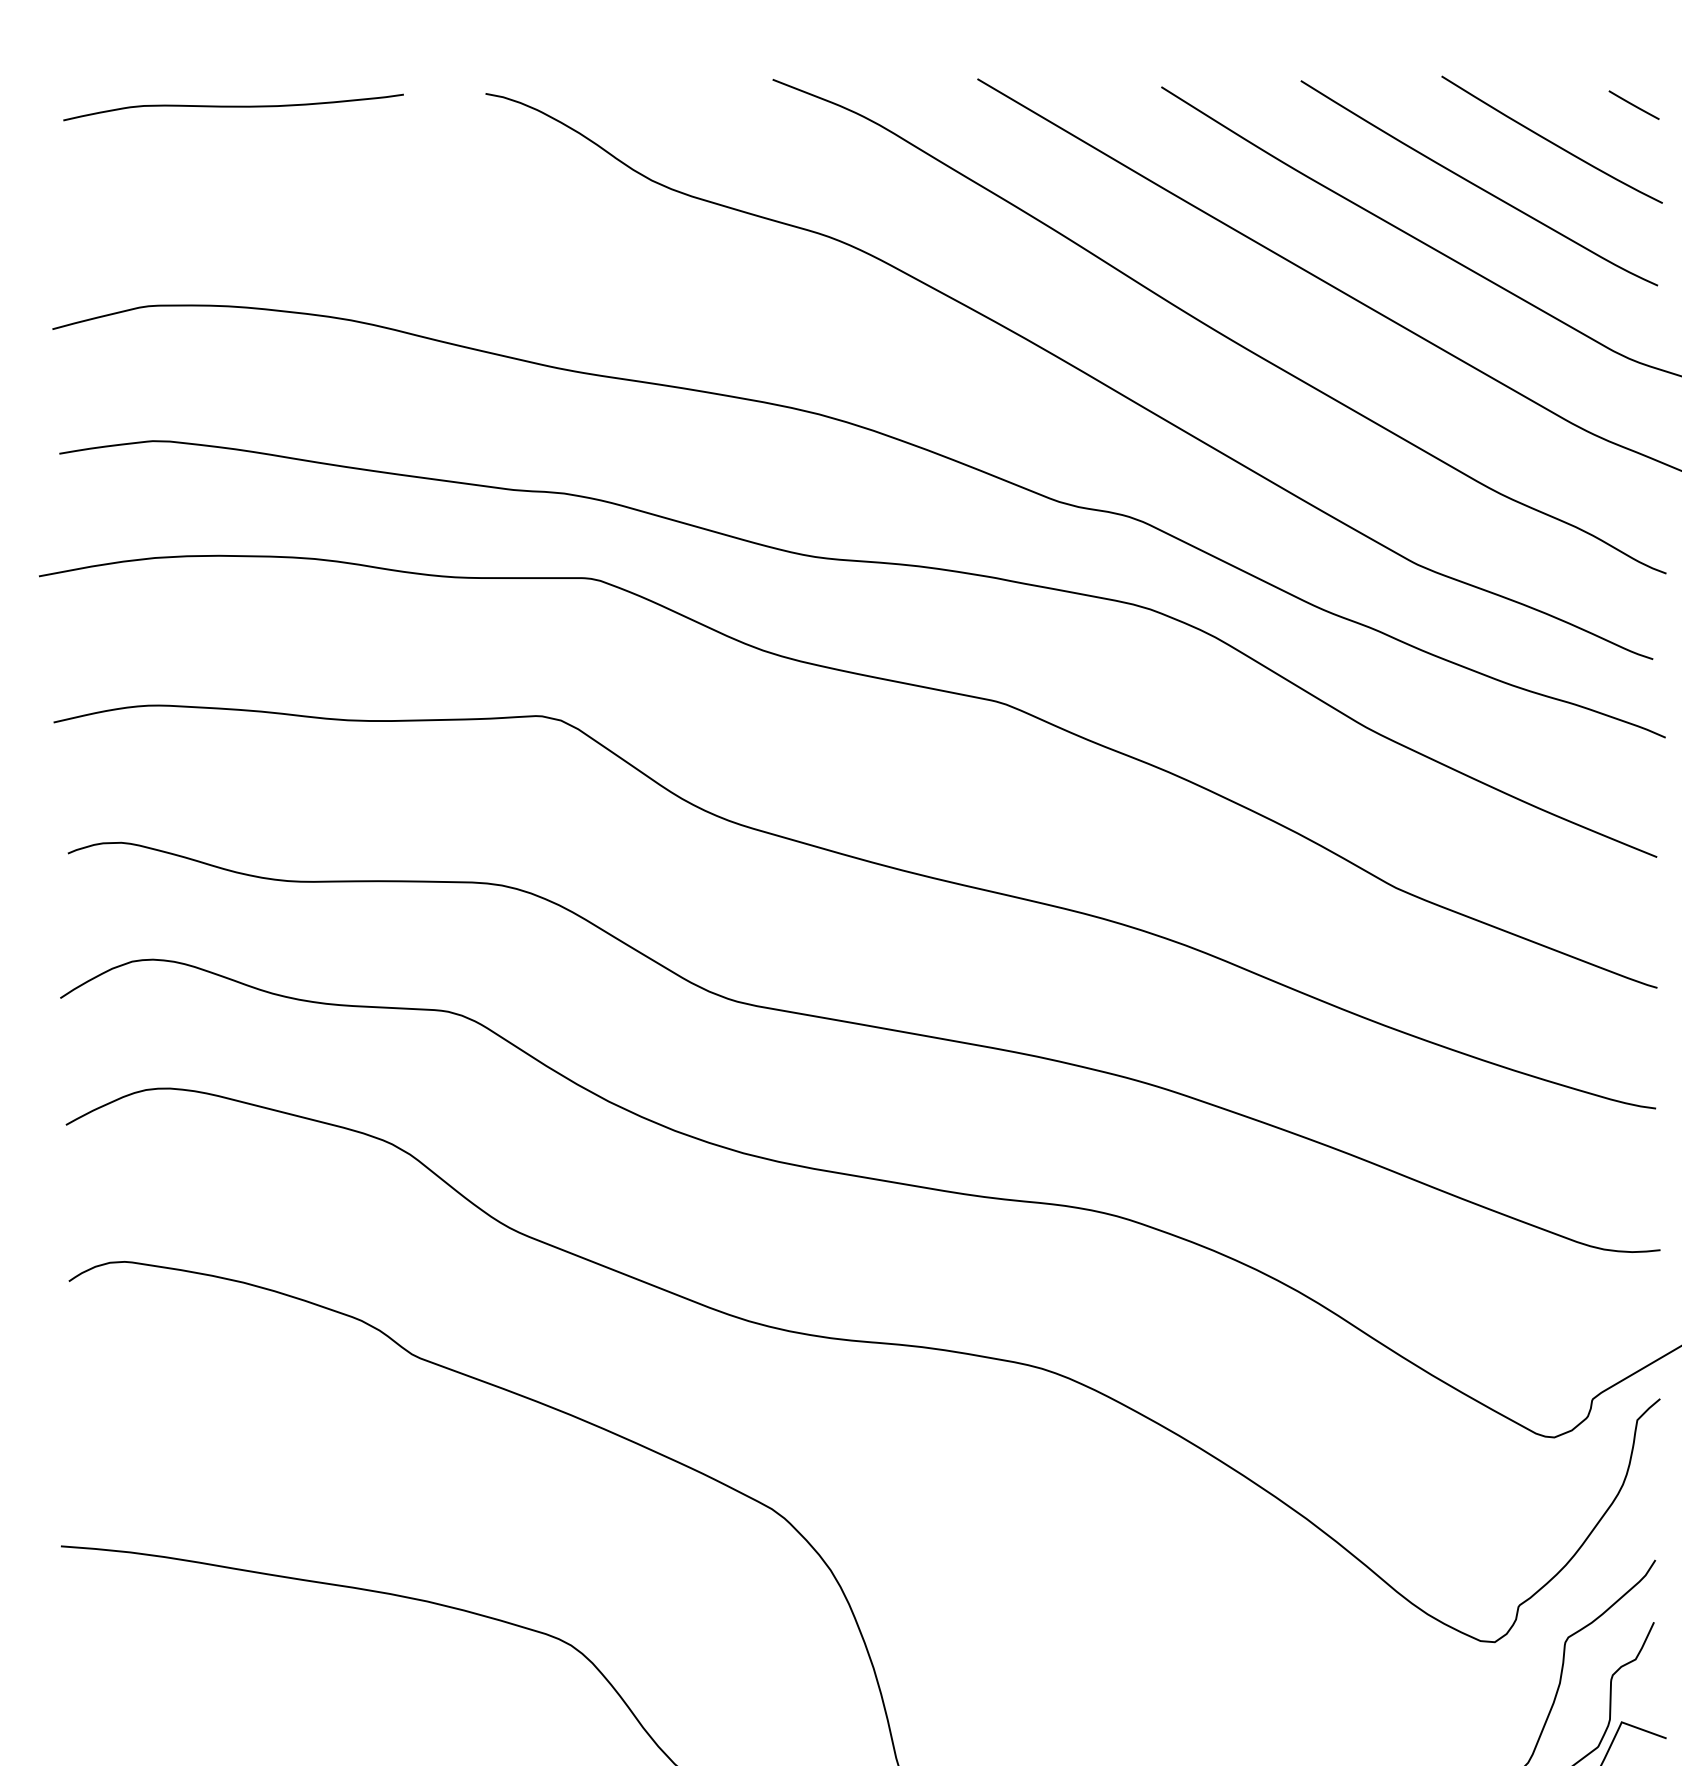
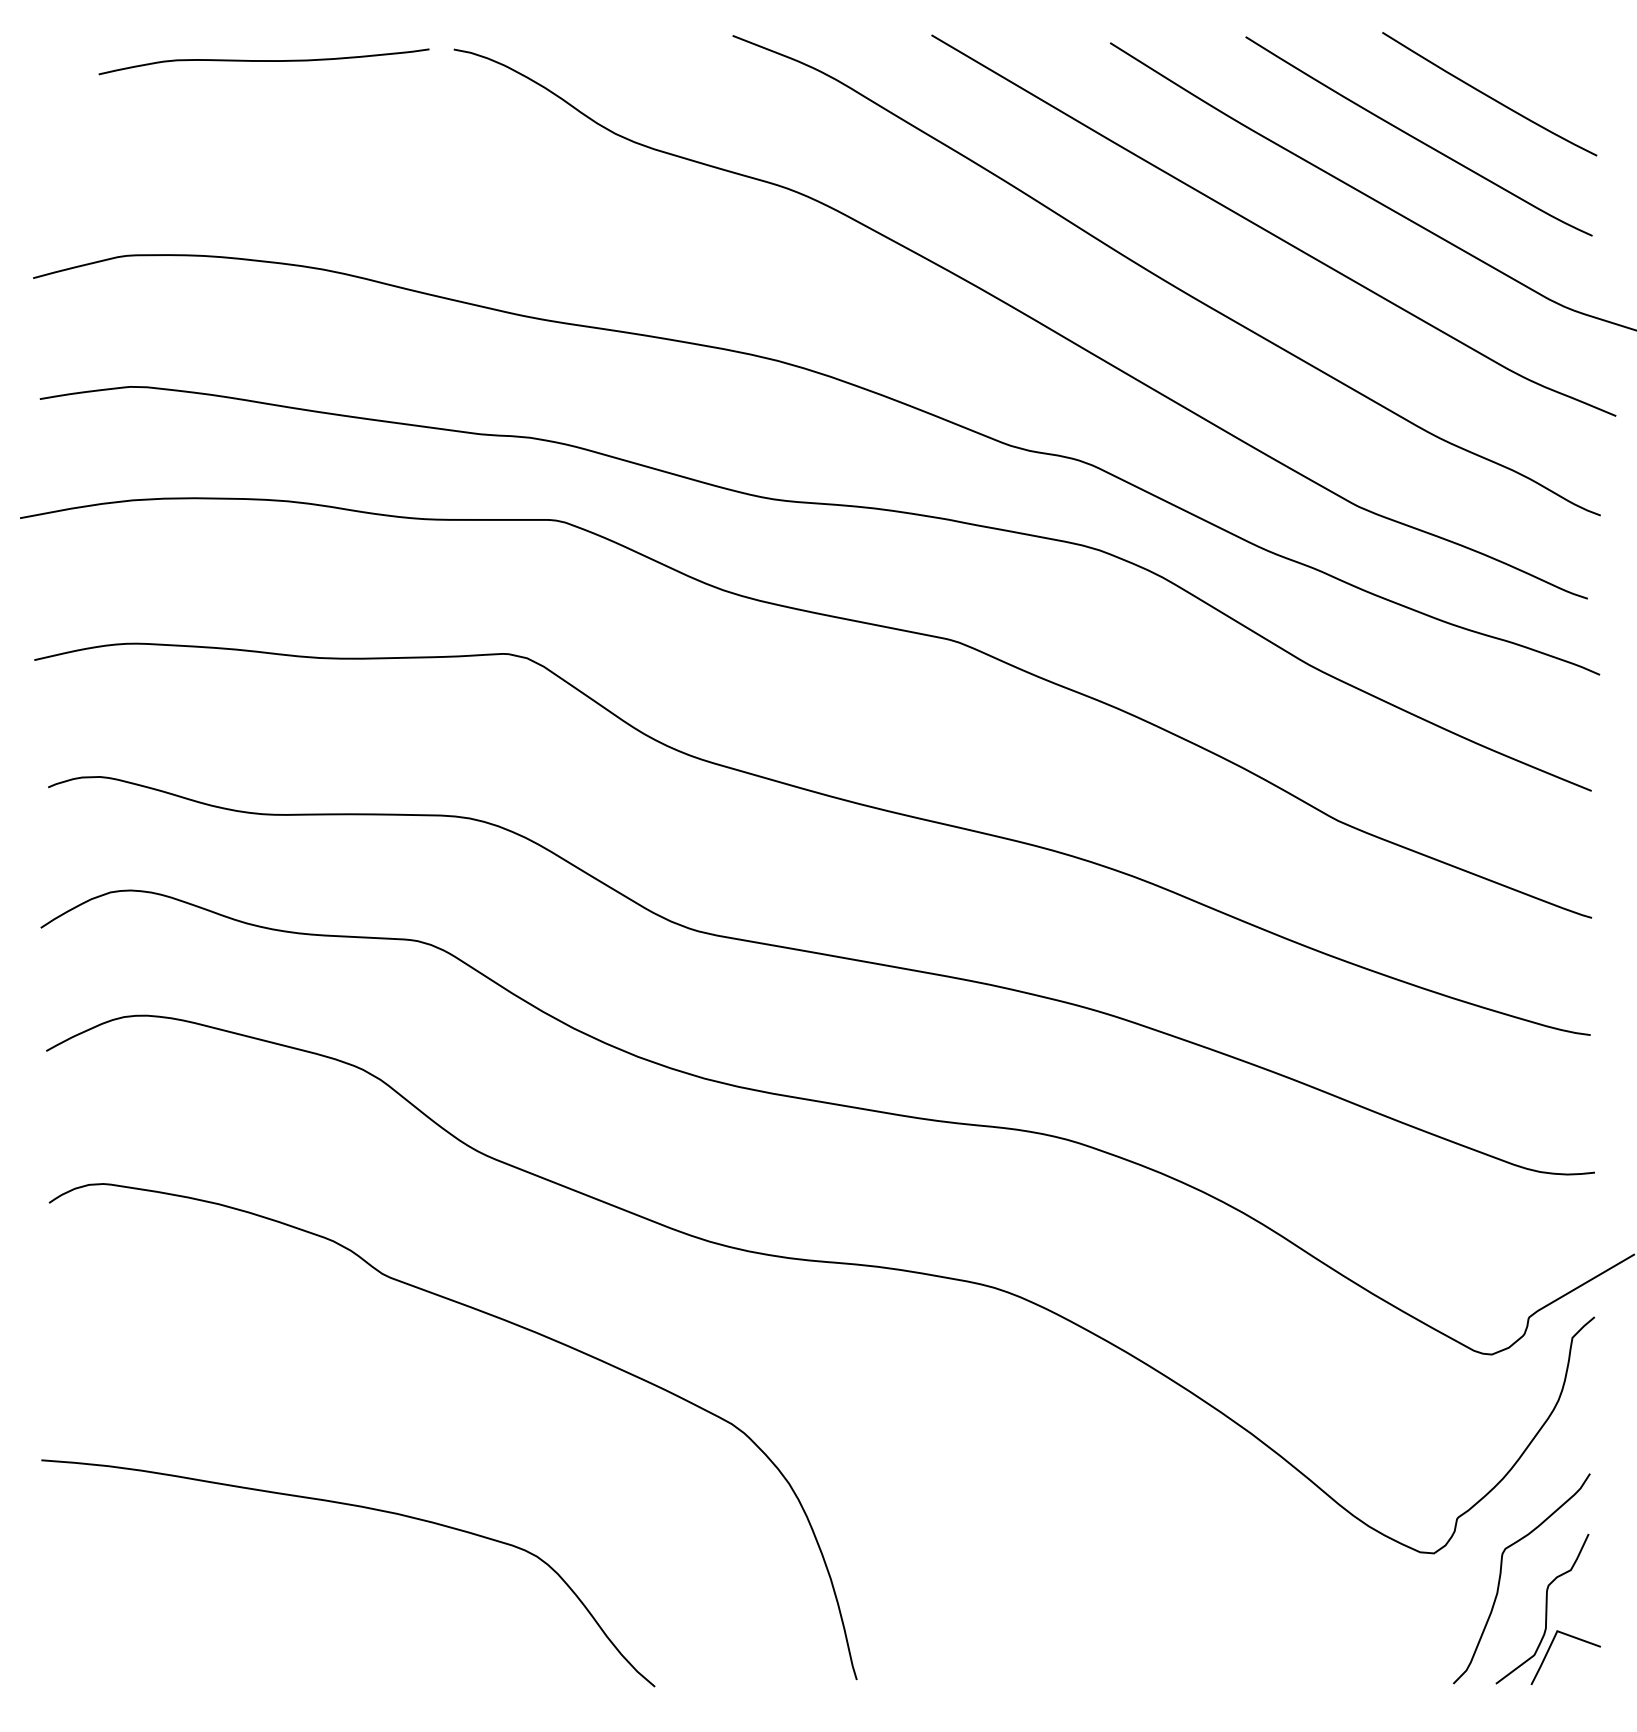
line: (1634, 105) -> (1569, 60), removed
curve: (233, 107) -> (263, 61), moved

